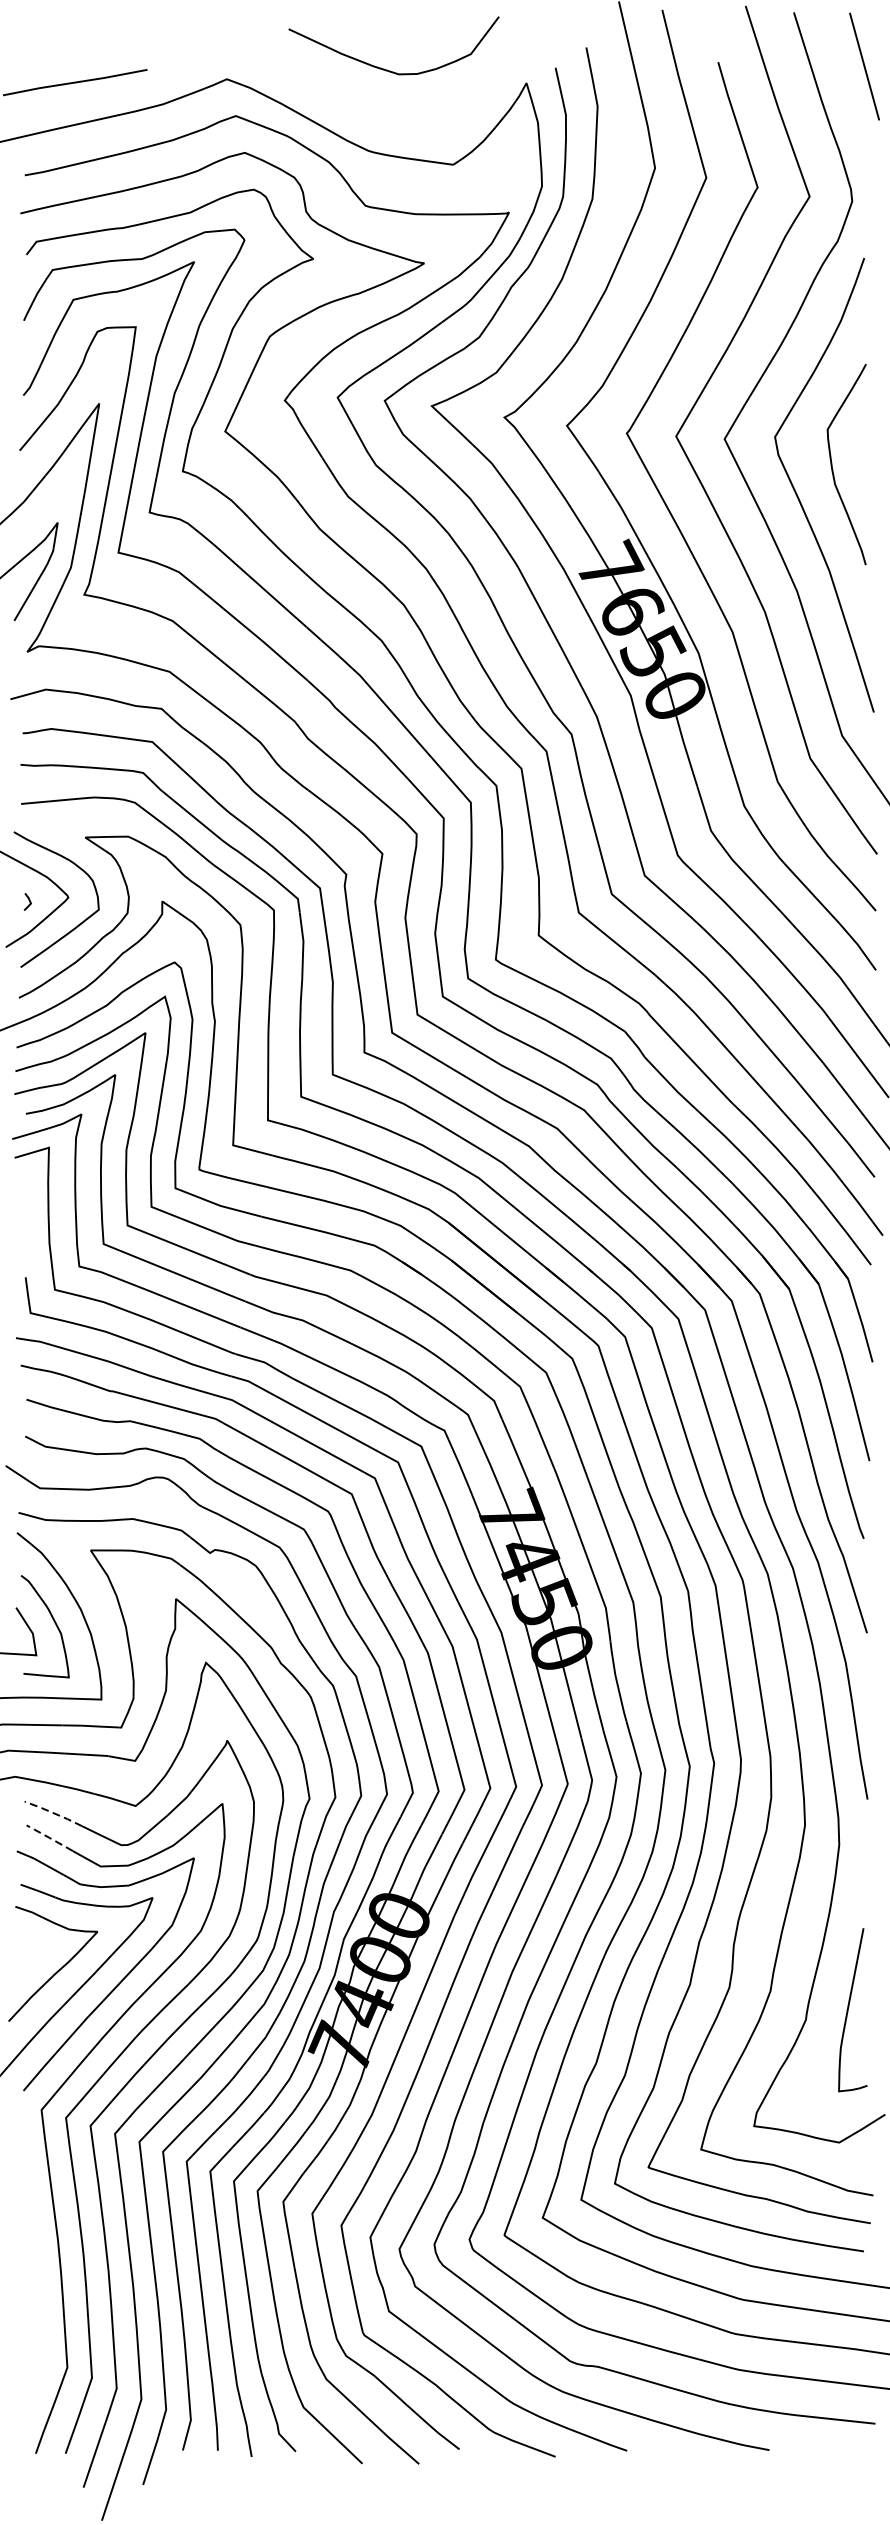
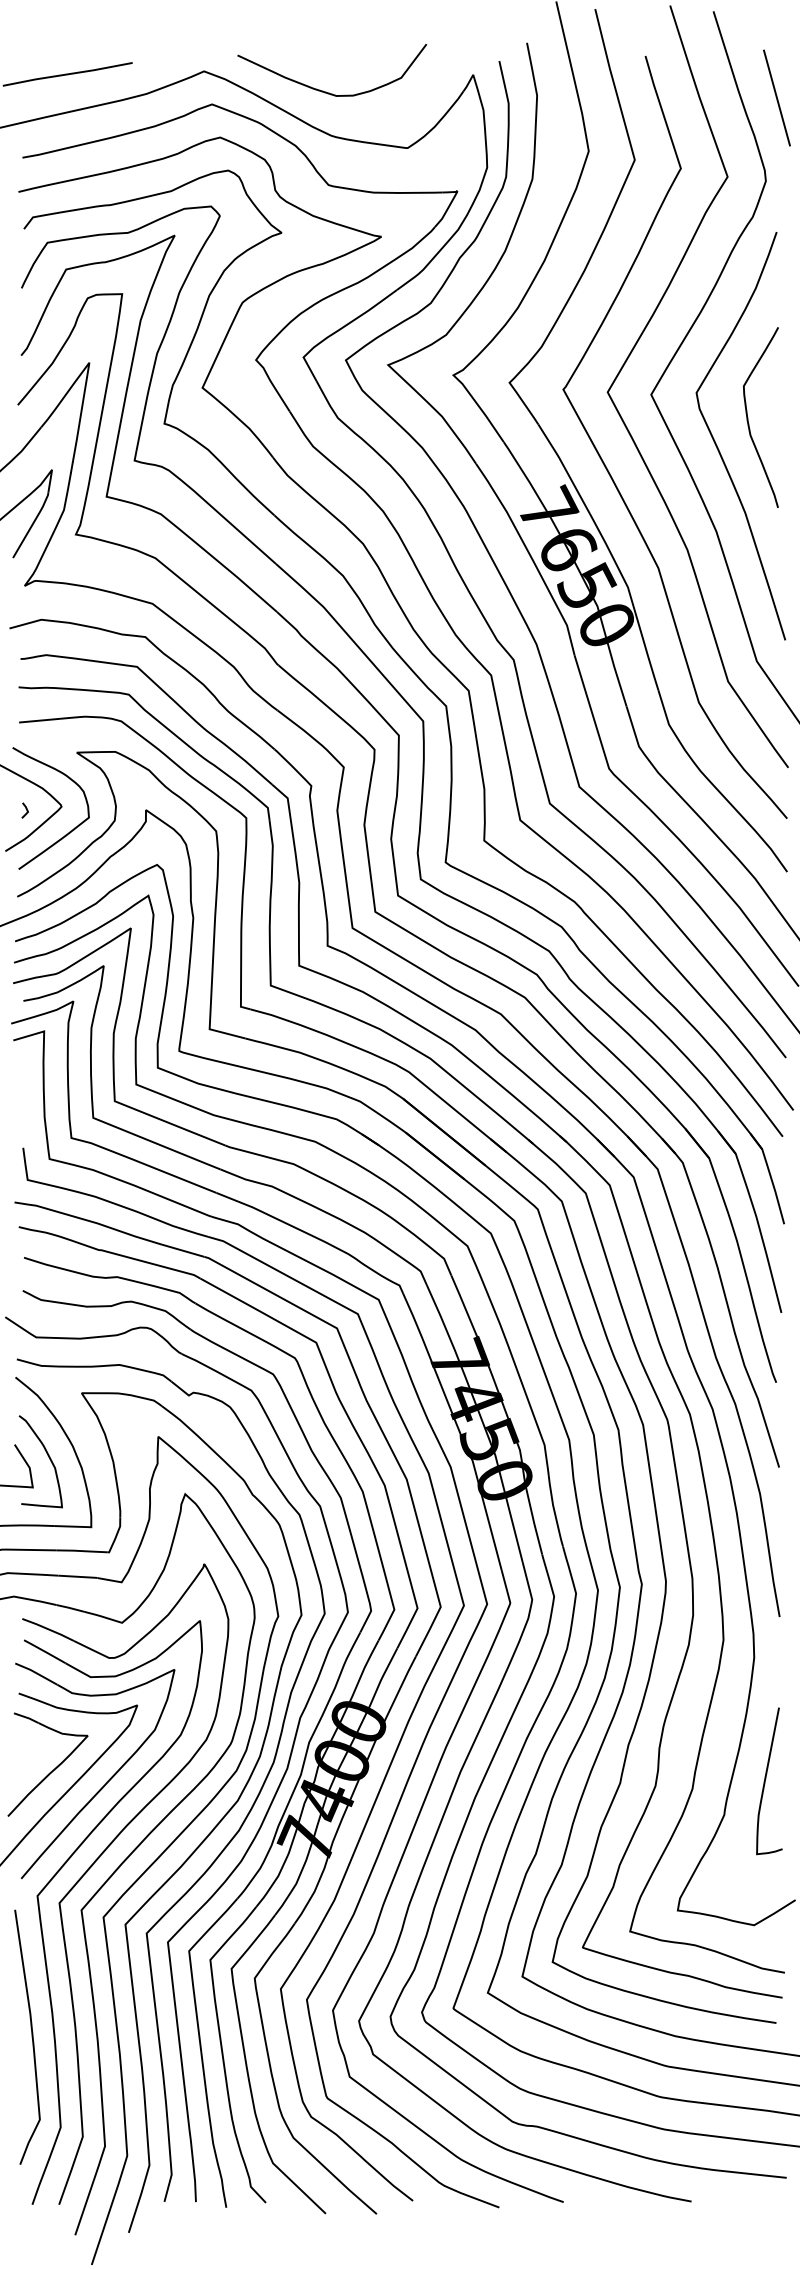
line: (864, 66) -> (776, 97), moved
curve: (387, 69) -> (326, 91), moved
line: (53, 1813) -> (48, 1629), dashed -> solid
line: (48, 1837) -> (43, 1651), dashed -> solid
curve: (849, 2008) -> (766, 1779), moved
curve: (34, 2266) -> (31, 2036), added

